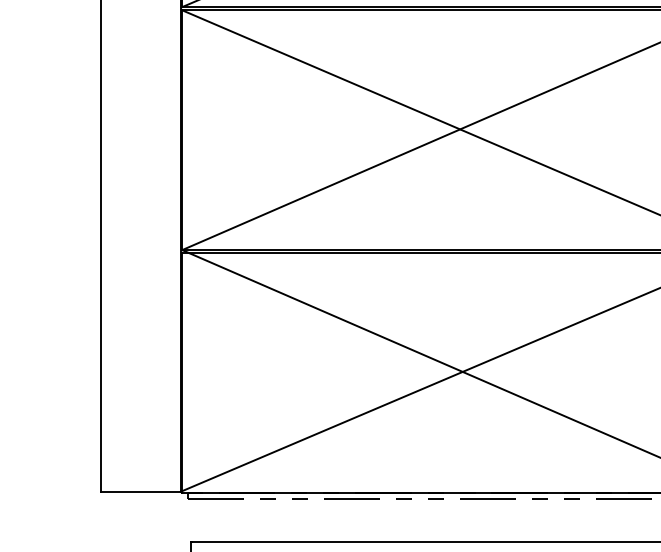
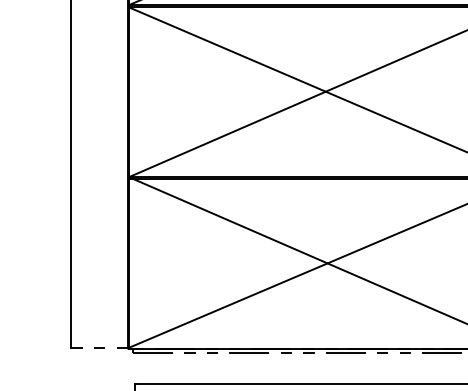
line: (141, 492) -> (100, 348), solid -> dashed

